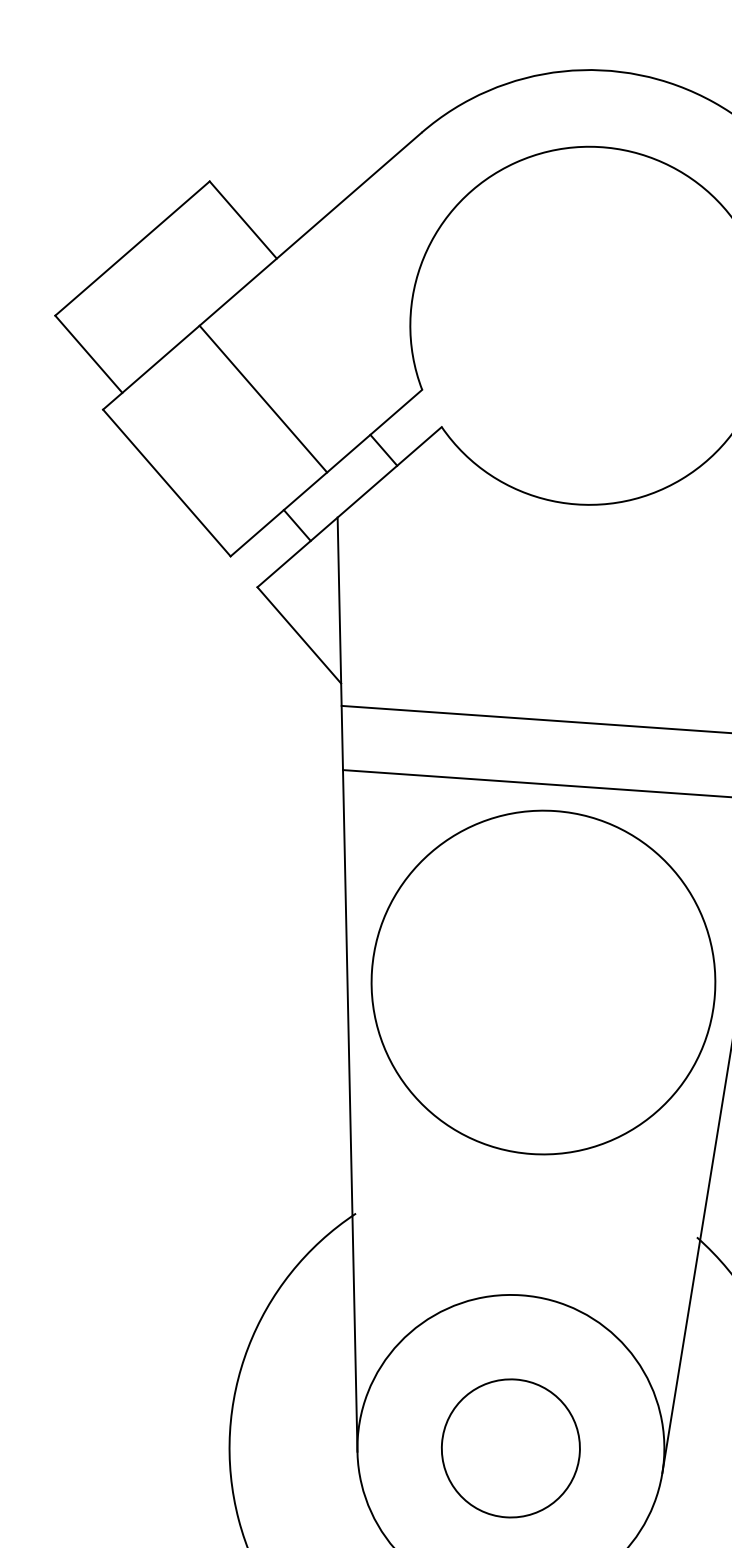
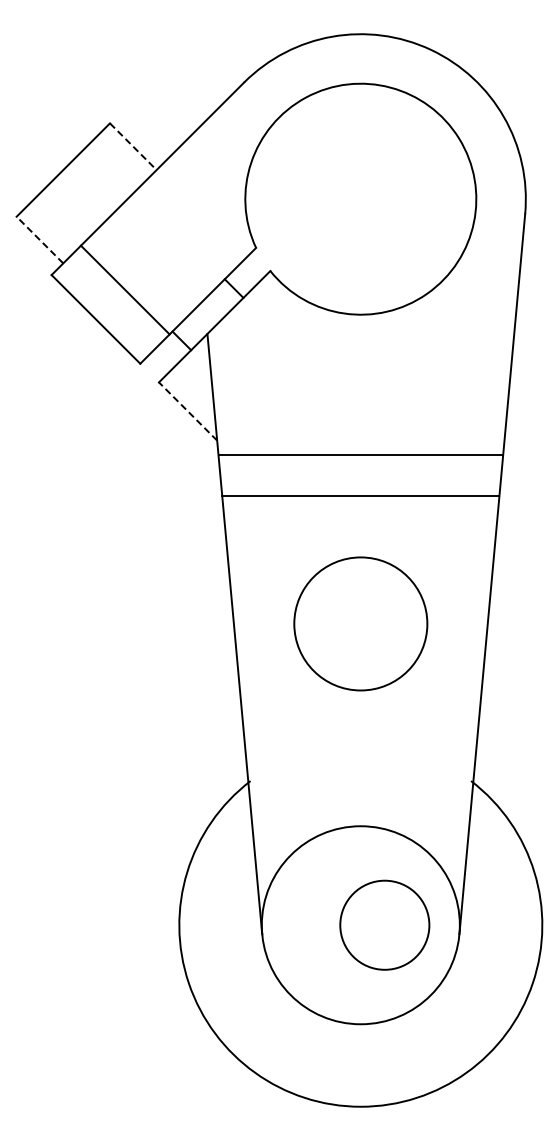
line: (243, 221) -> (133, 147), solid -> dashed
line: (88, 353) -> (39, 239), solid -> dashed
line: (262, 398) -> (124, 289), moved
line: (298, 635) -> (187, 411), solid -> dashed
circle: (543, 981) -> (360, 623), size x0.6
circle: (510, 1447) -> (384, 924), moved

